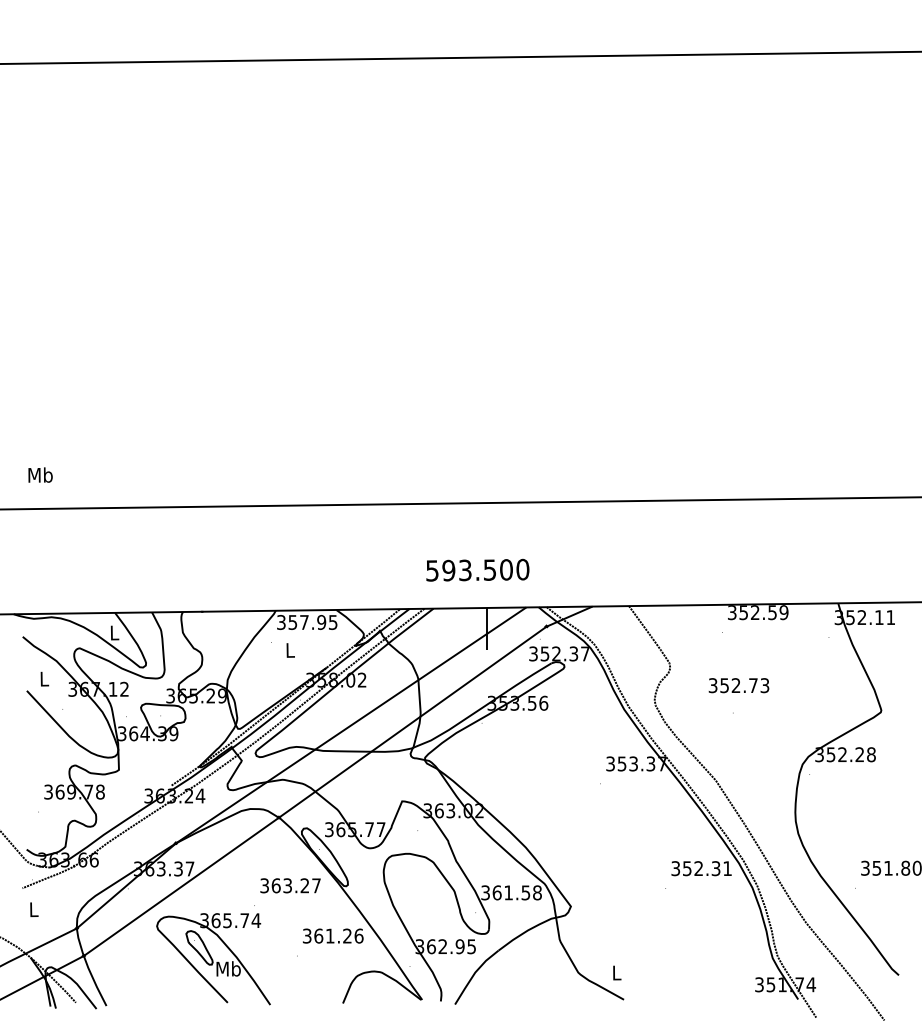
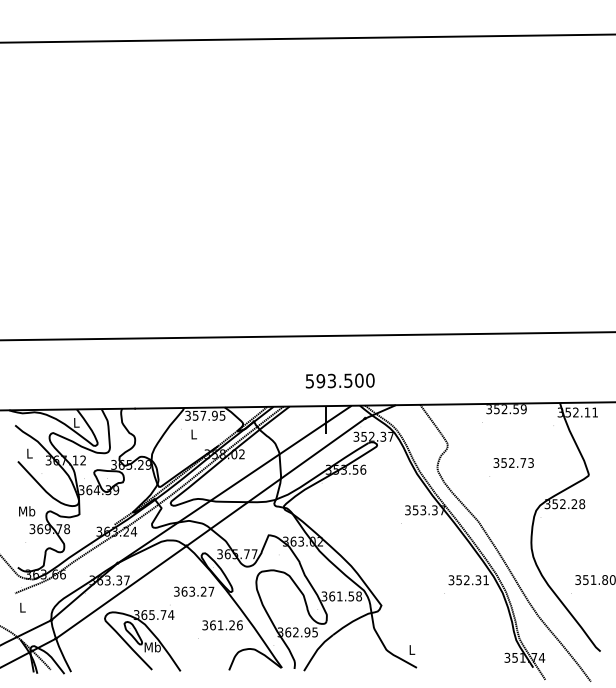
text: (41, 475) -> (27, 511), moved
text: (478, 569) -> (340, 380), moved
text: (738, 684) -> (513, 462), moved

